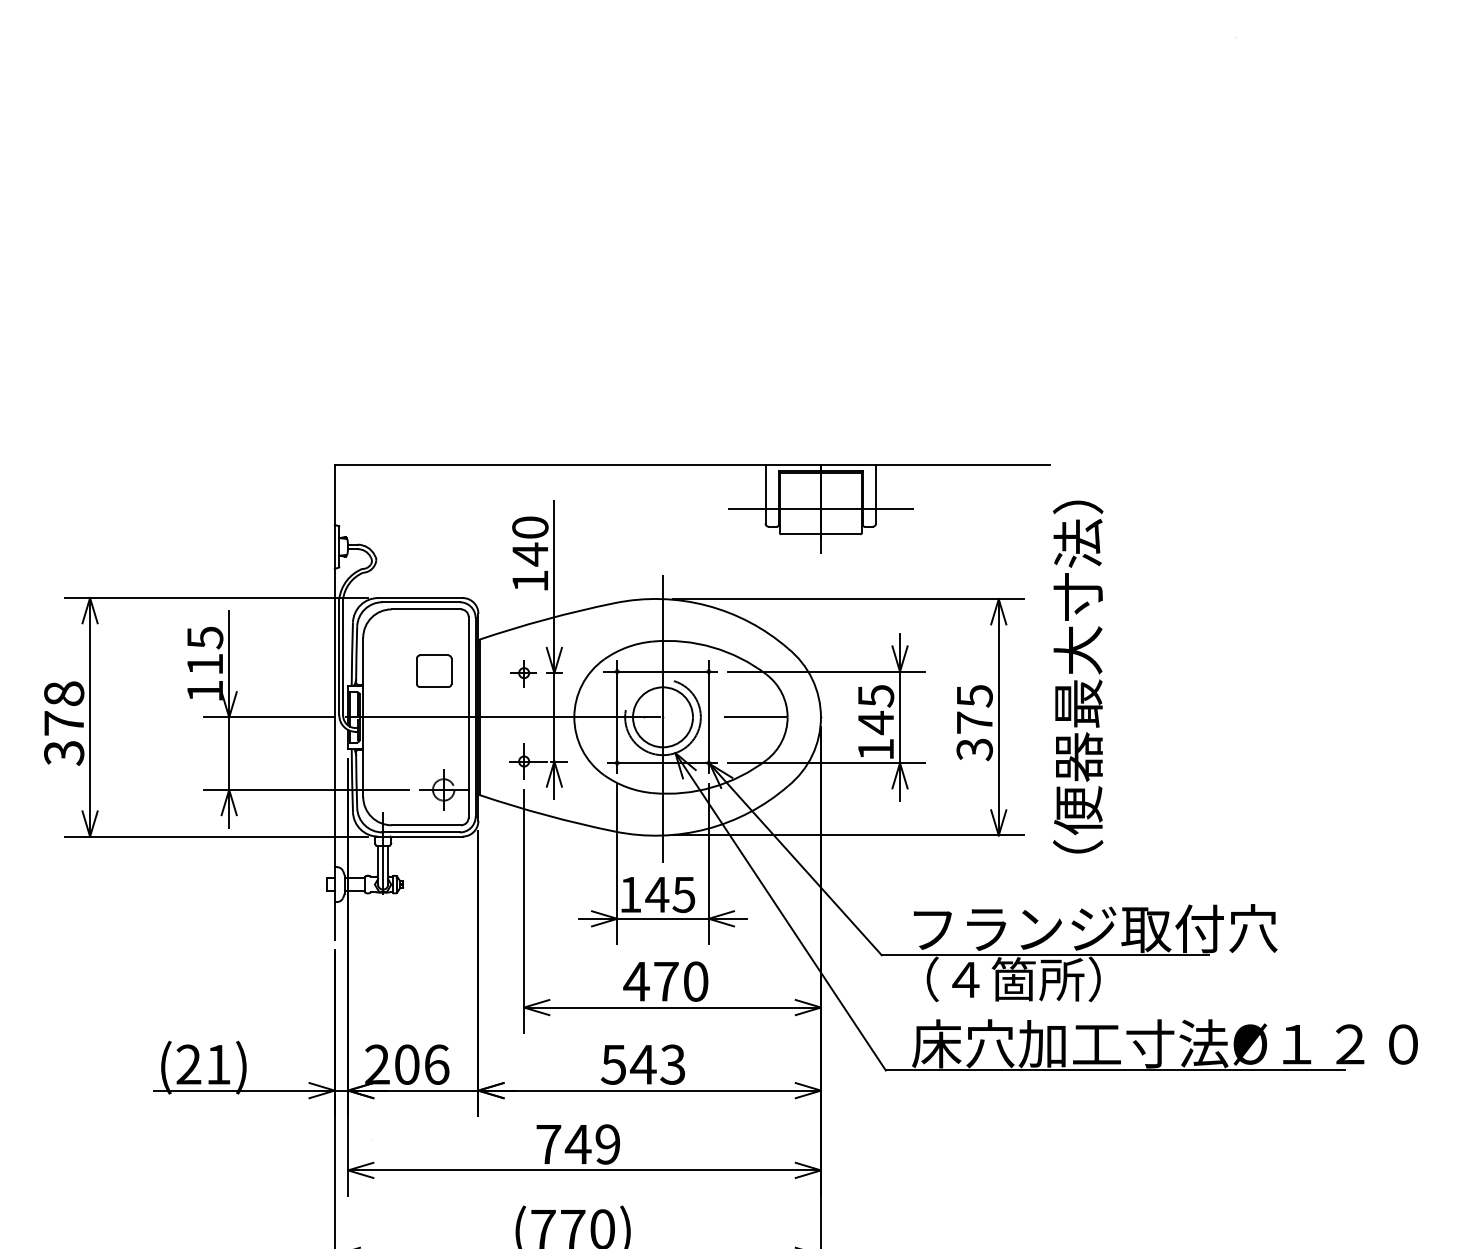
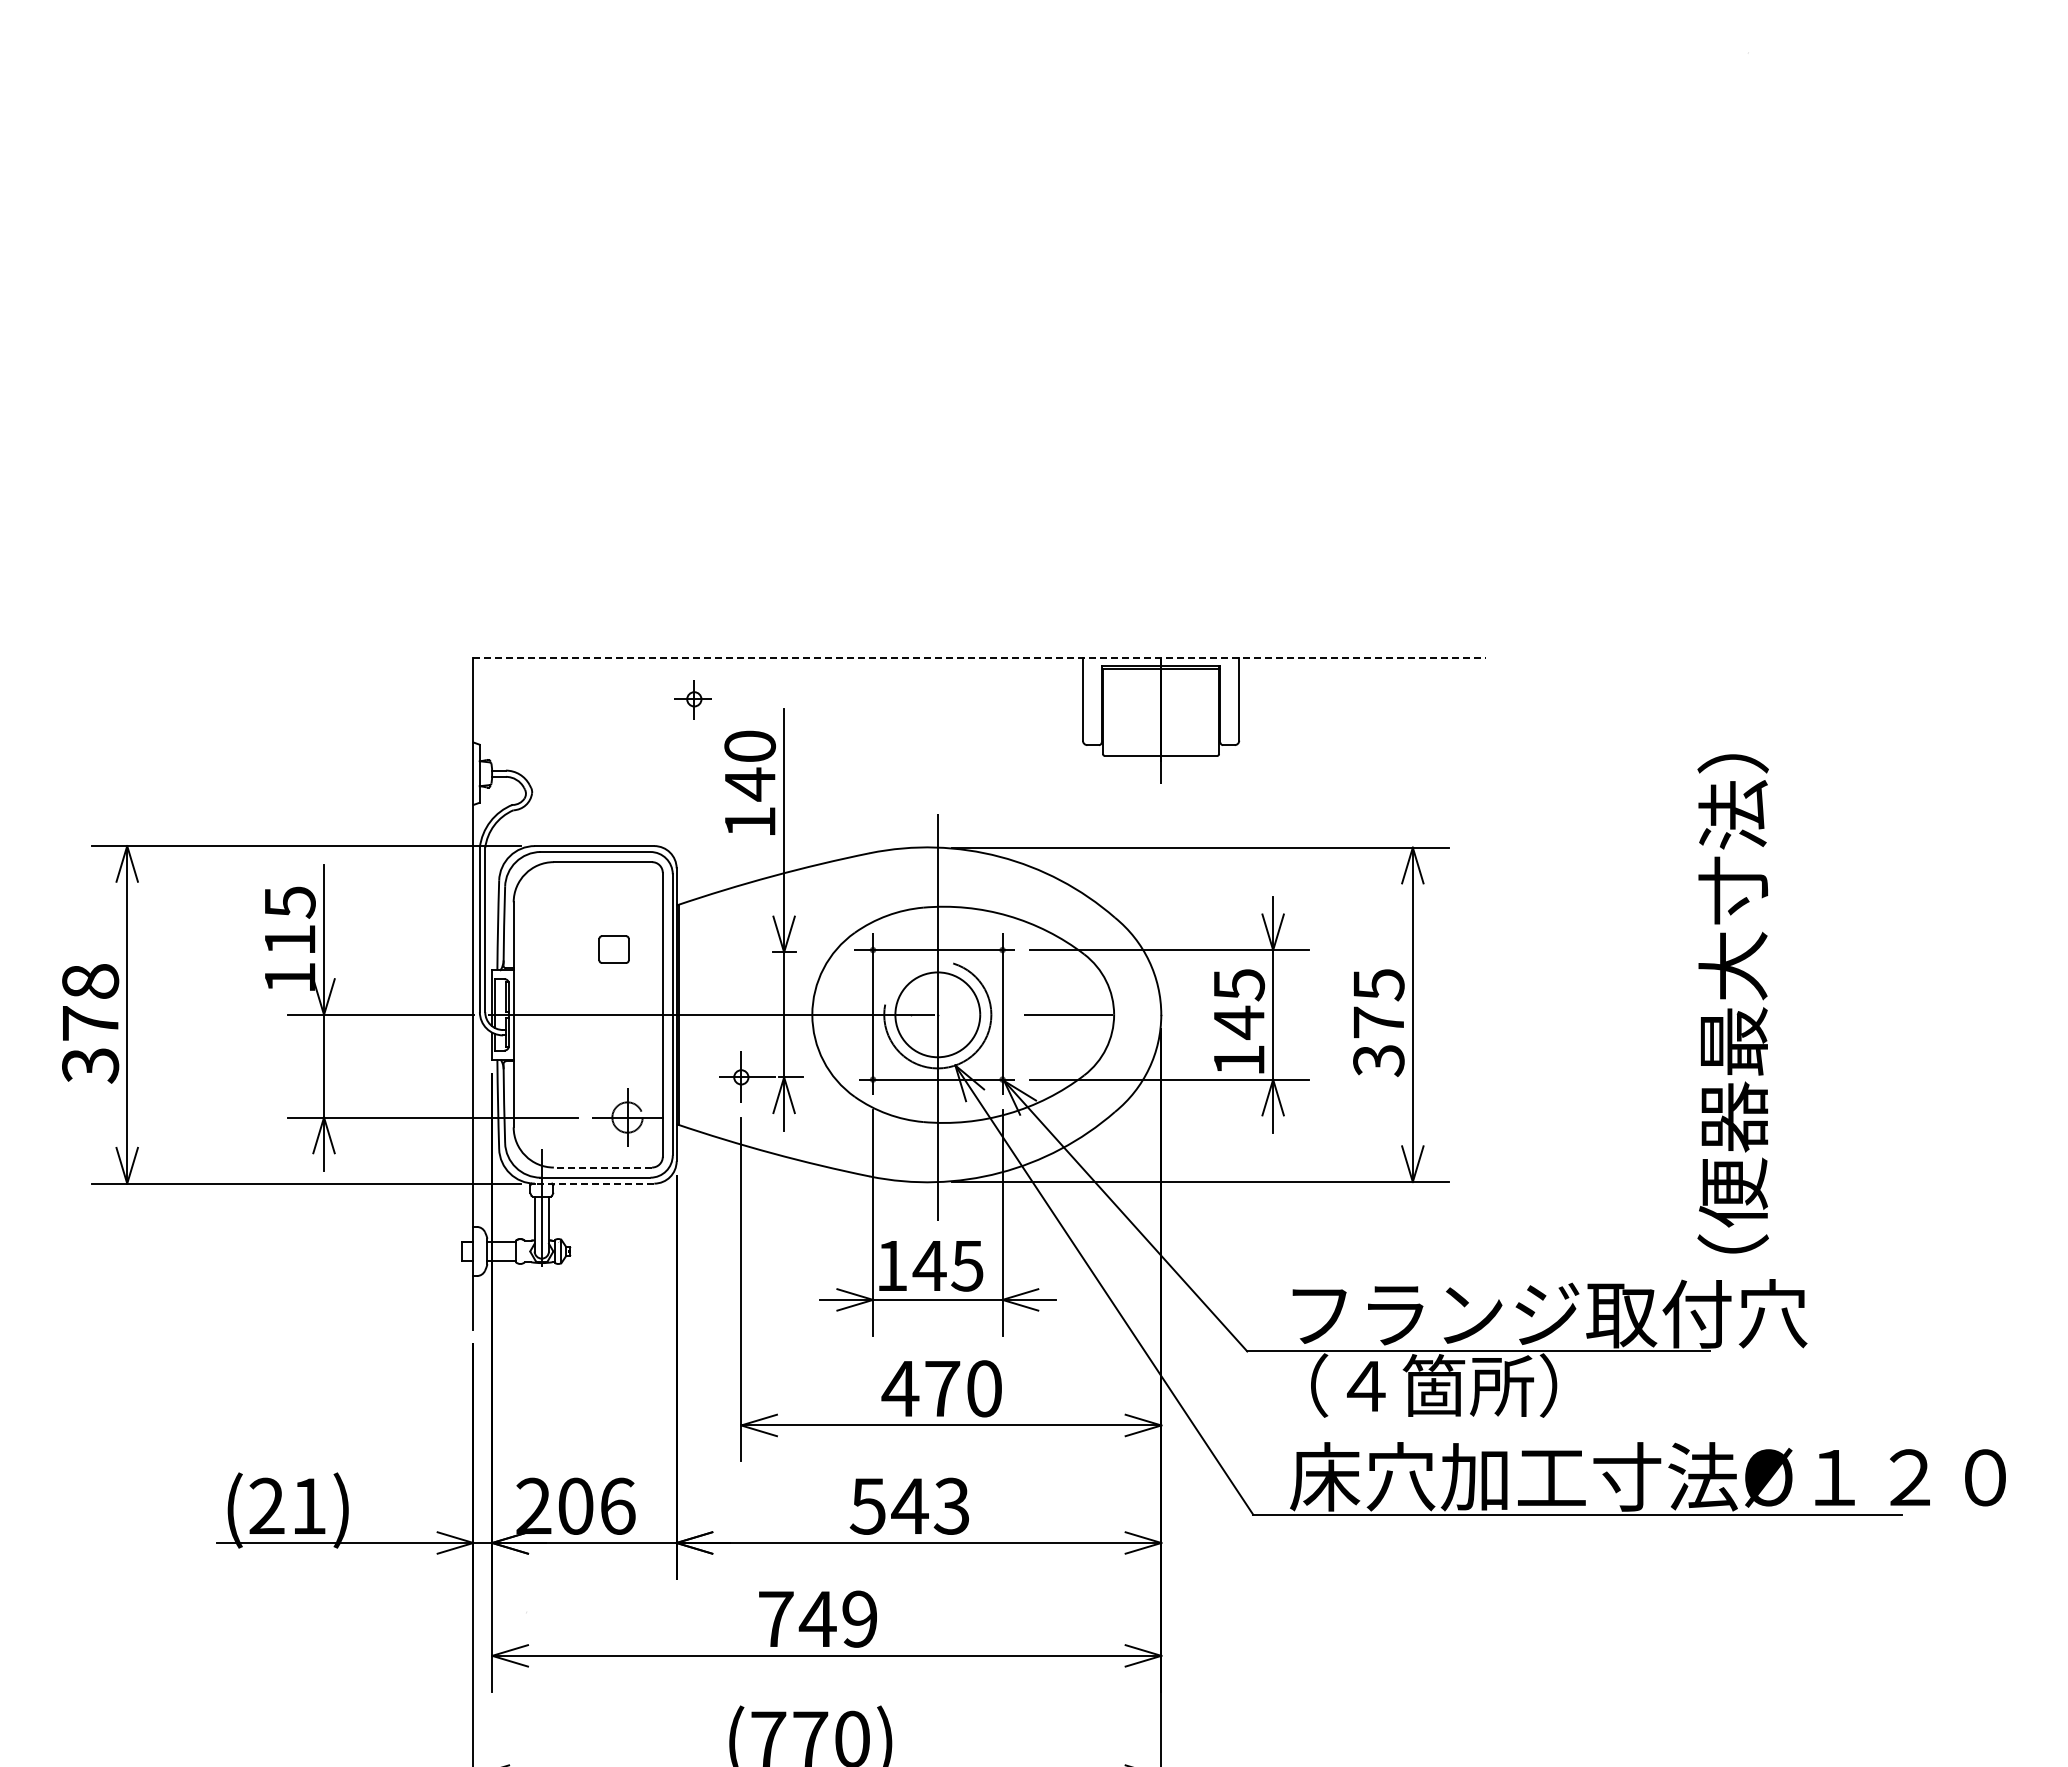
line: (693, 464) -> (980, 657), solid -> dashed
line: (821, 509) -> (1161, 720), removed
part: (433, 671) -> (613, 949), size x0.6
part: (522, 673) -> (692, 699), moved
text: (1077, 676) -> (1732, 1003), moved
line: (426, 825) -> (602, 1167), solid -> dashed
line: (420, 836) -> (594, 1183), solid -> dashed

